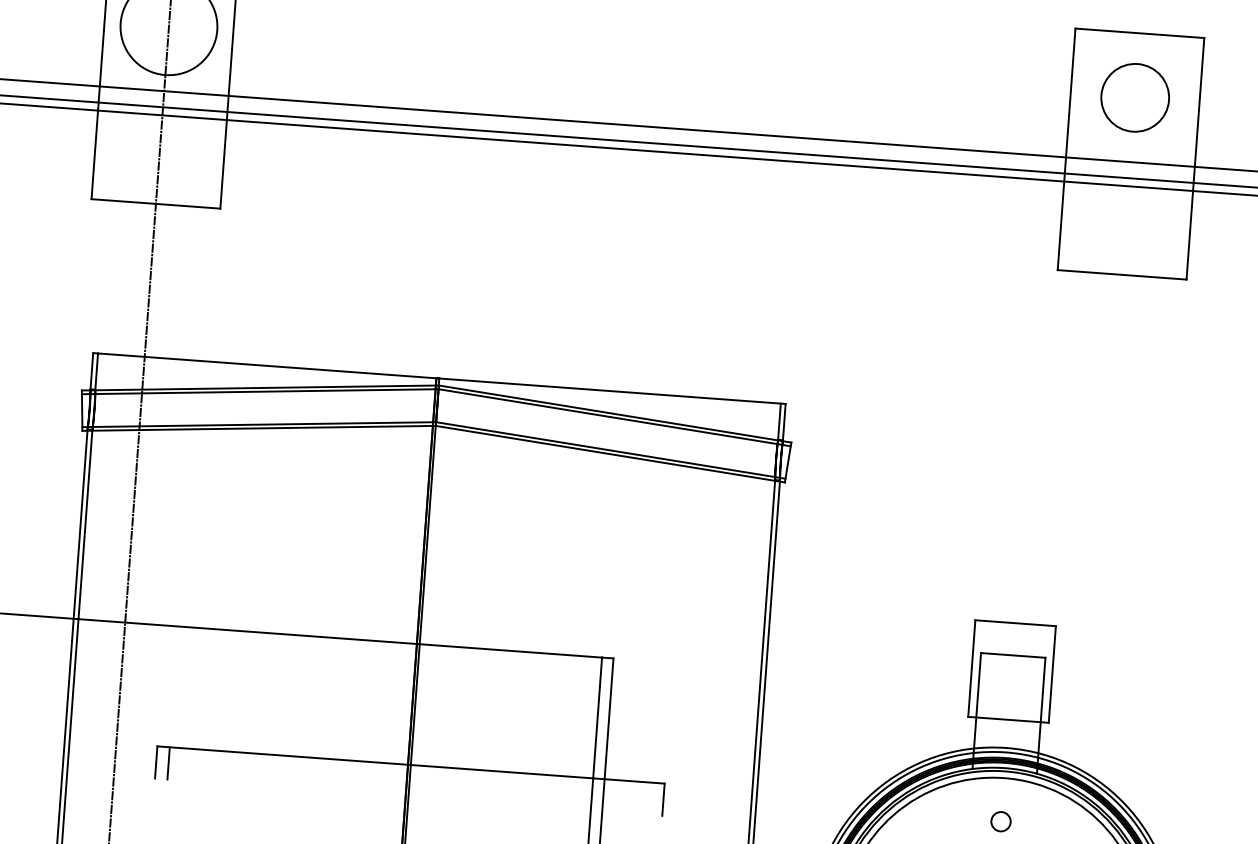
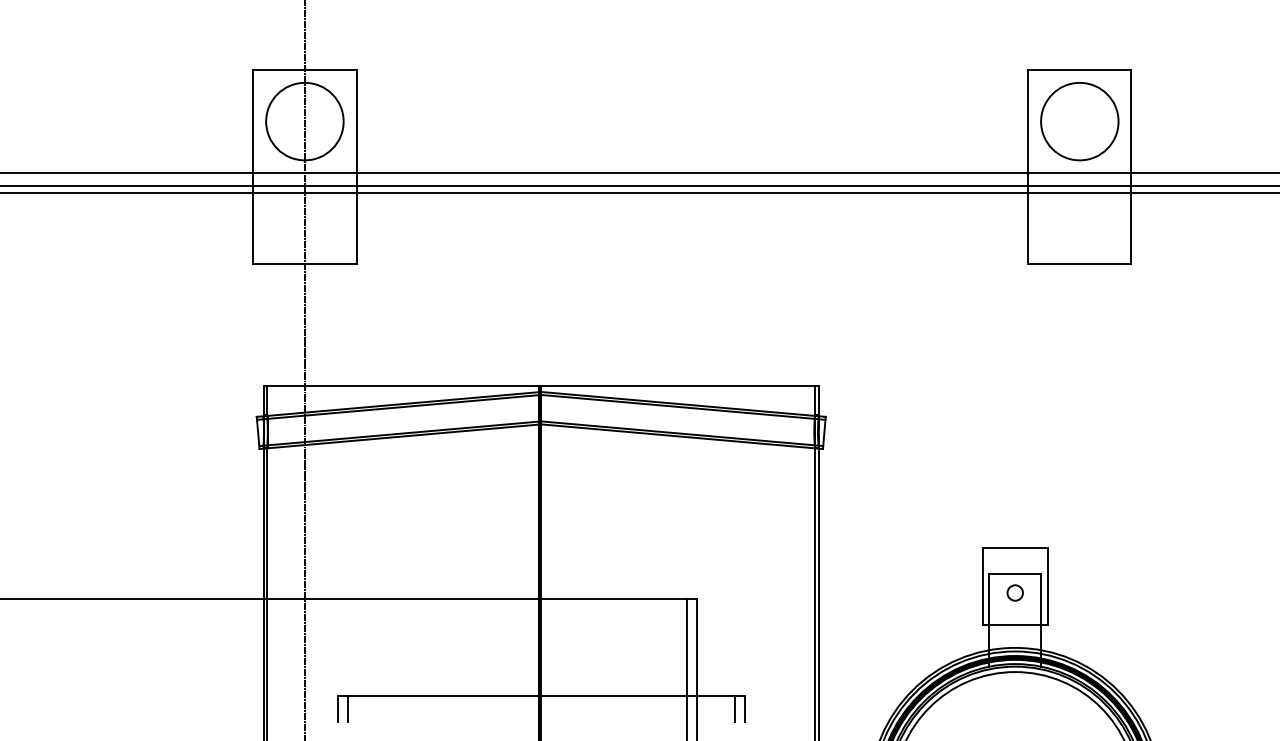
circle: (1134, 97) -> (1079, 121), size x1.43
line: (650, 799) -> (734, 709), added
circle: (1000, 820) -> (1014, 592), moved

